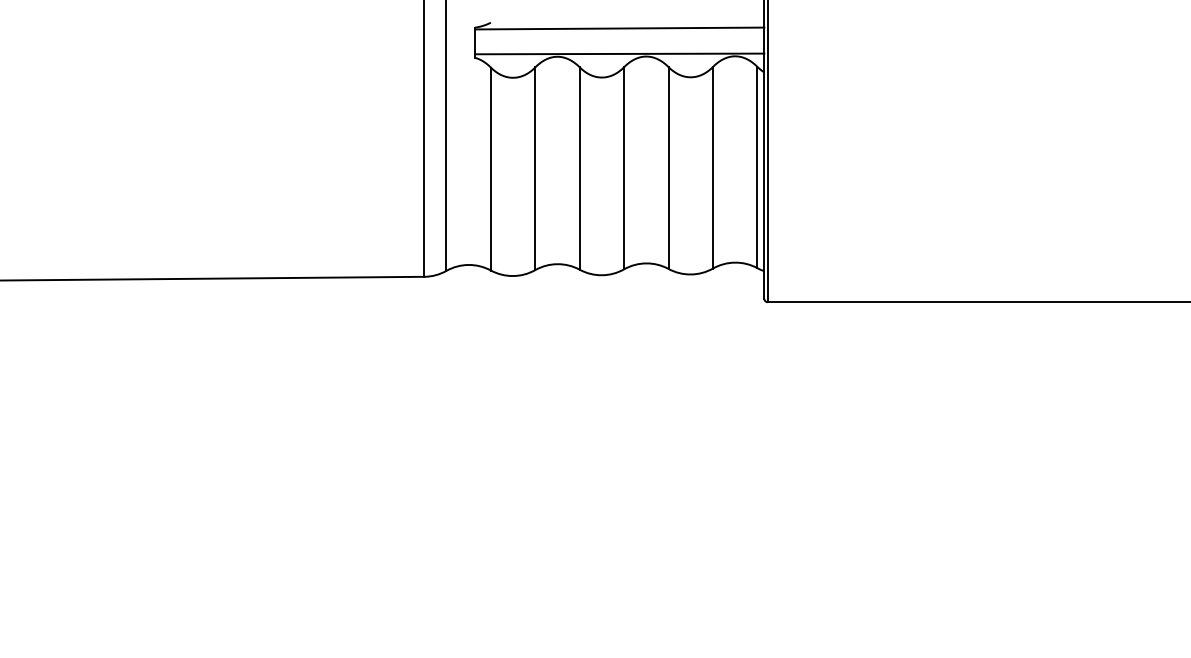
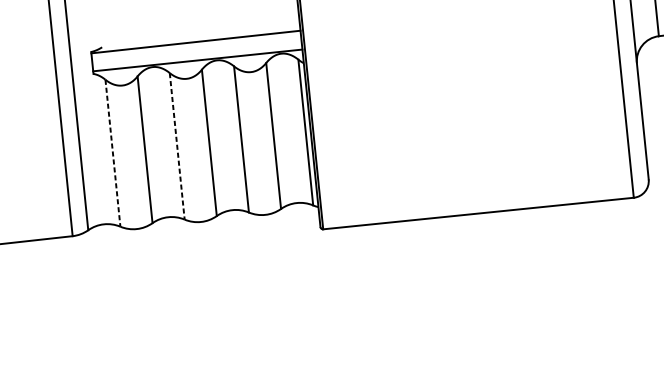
line: (490, 169) -> (112, 153), solid -> dashed
line: (579, 169) -> (177, 147), solid -> dashed

